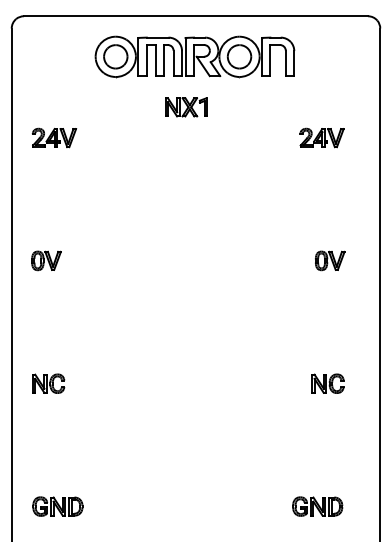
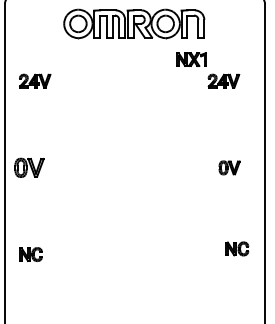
part: (186, 107) -> (191, 59), moved
part: (46, 260) -> (29, 167), size x1.4
part: (327, 383) -> (236, 248), moved

